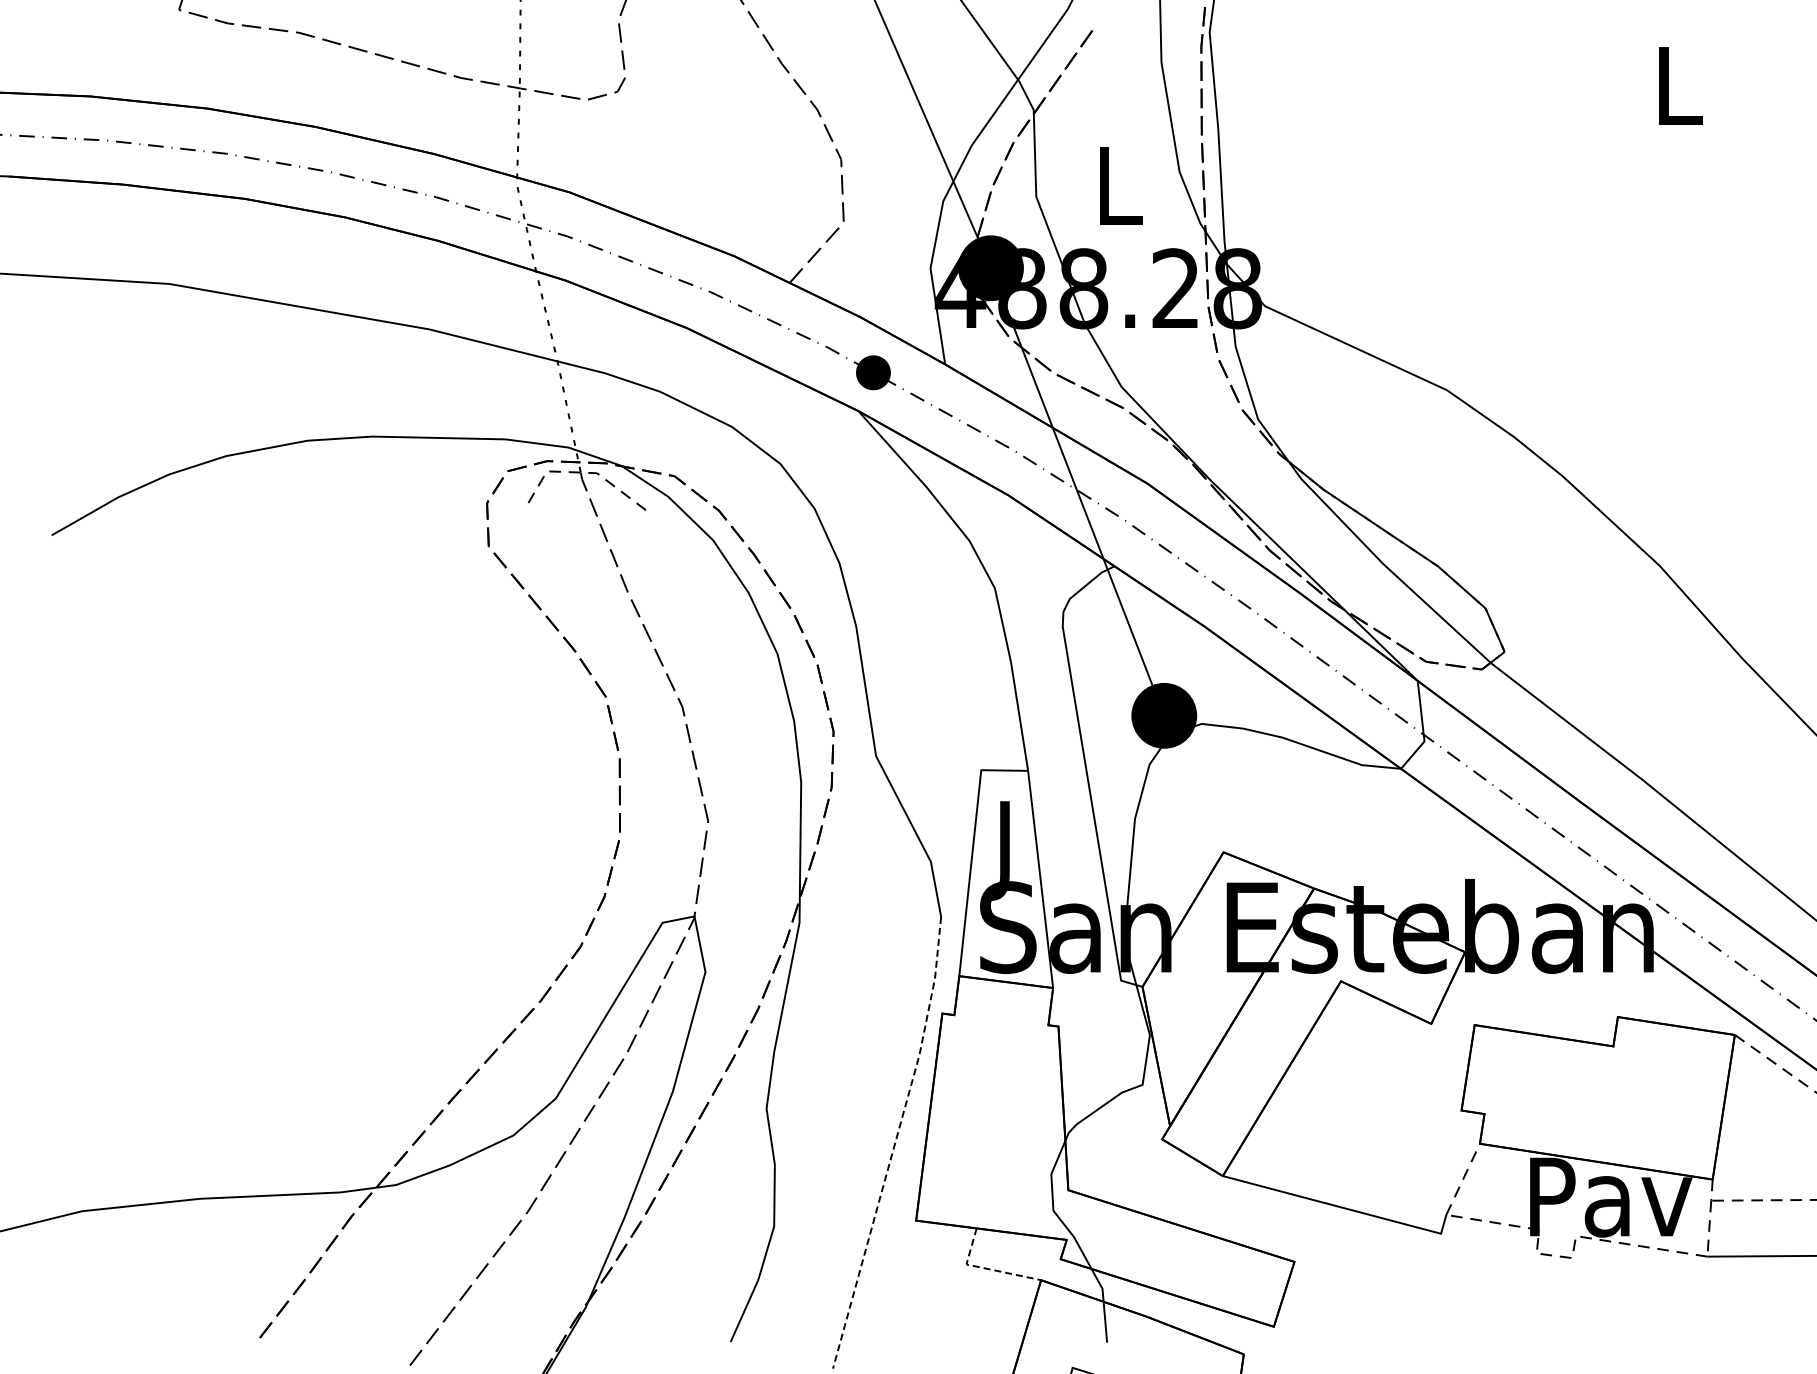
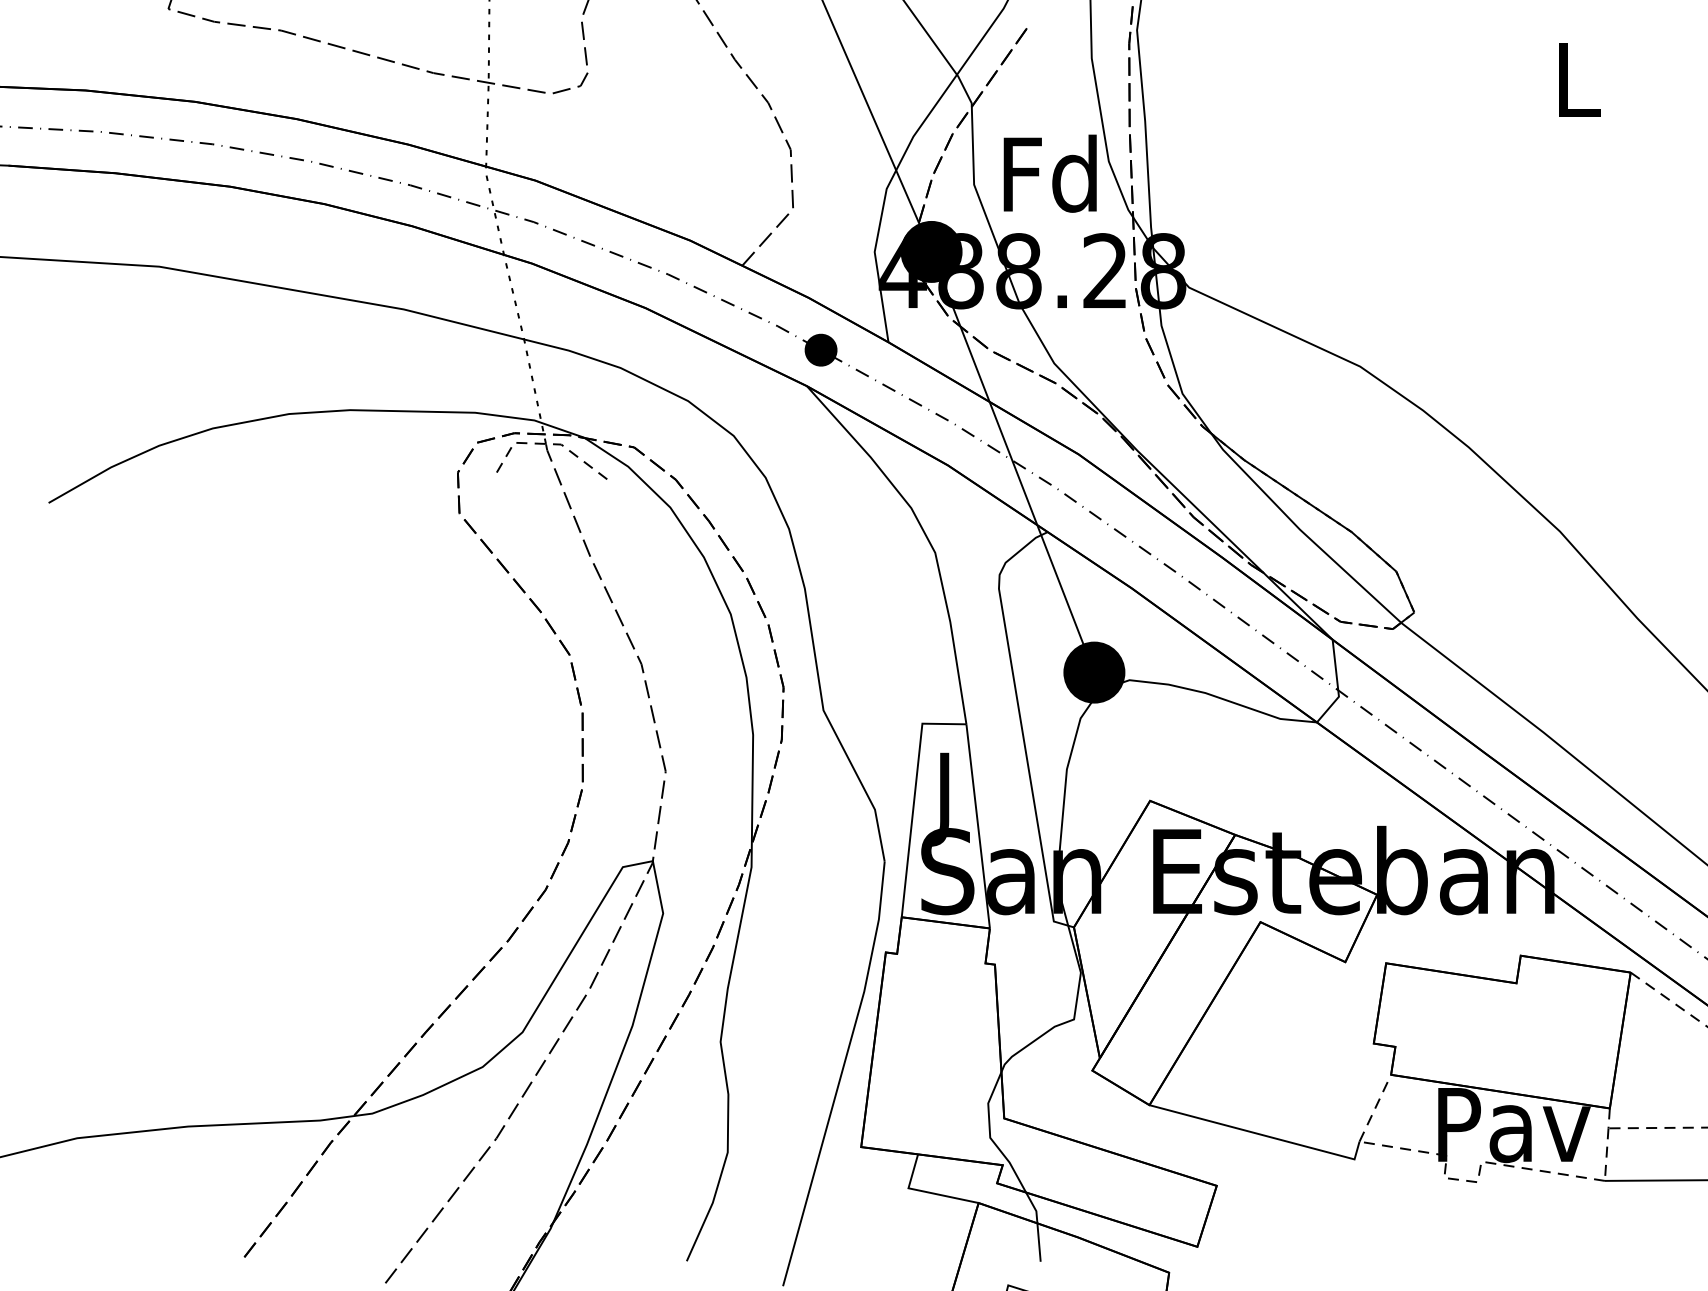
text: (1116, 184) -> (1049, 173), L -> Fd
line: (895, 1143) -> (841, 1074), dashed -> solid
line: (984, 1268) -> (925, 1192), dashed -> solid

